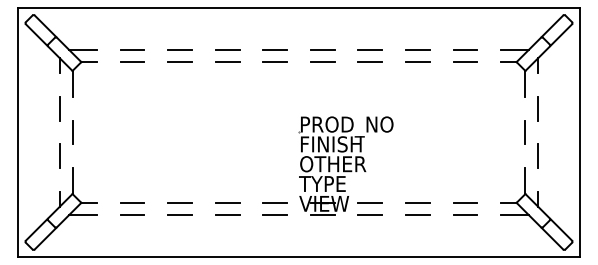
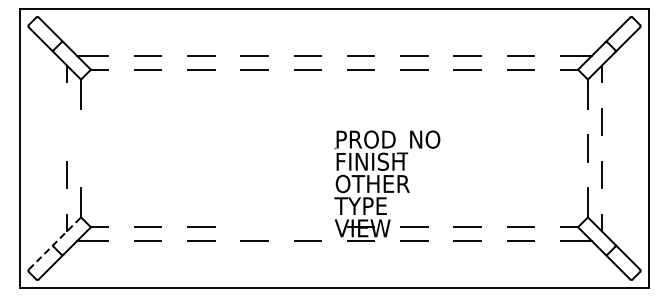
line: (60, 108) -> (67, 121), removed
line: (72, 132) -> (81, 148), removed
line: (227, 202) -> (254, 226), removed
line: (274, 203) -> (307, 227), removed
line: (48, 217) -> (54, 243), solid -> dashed

